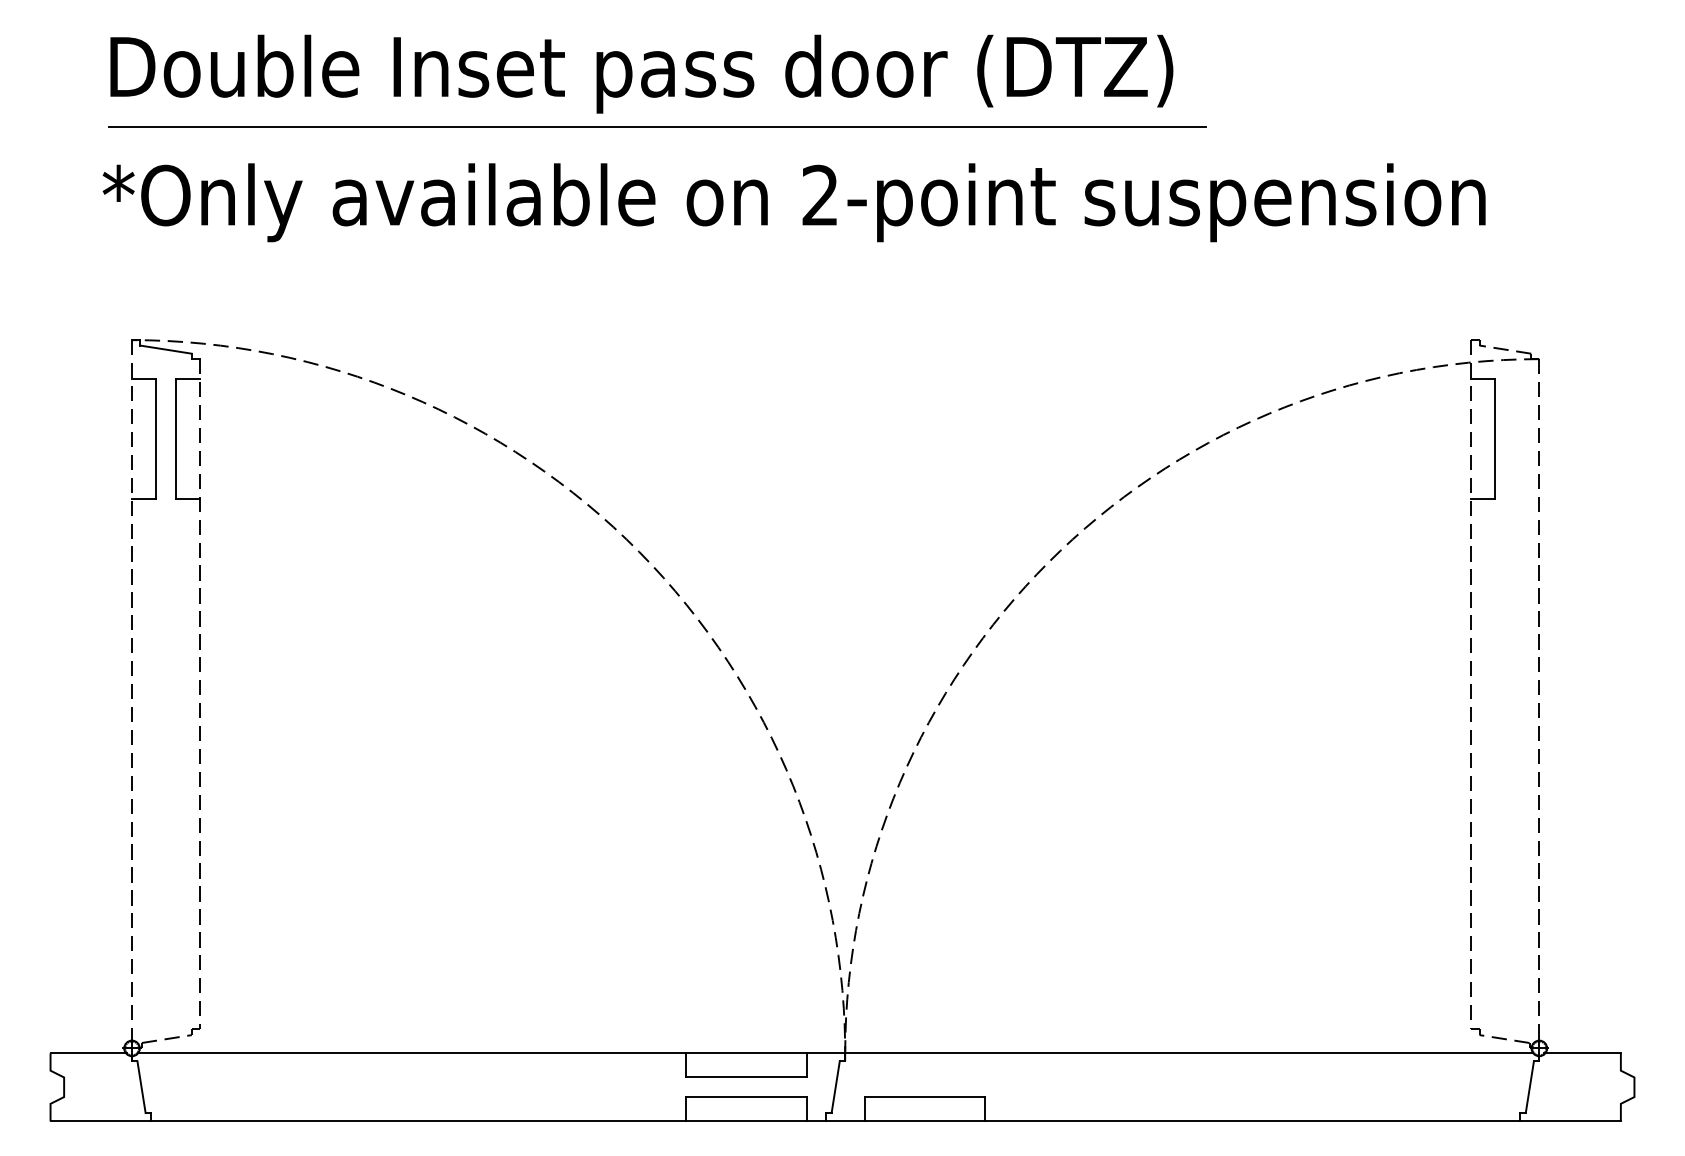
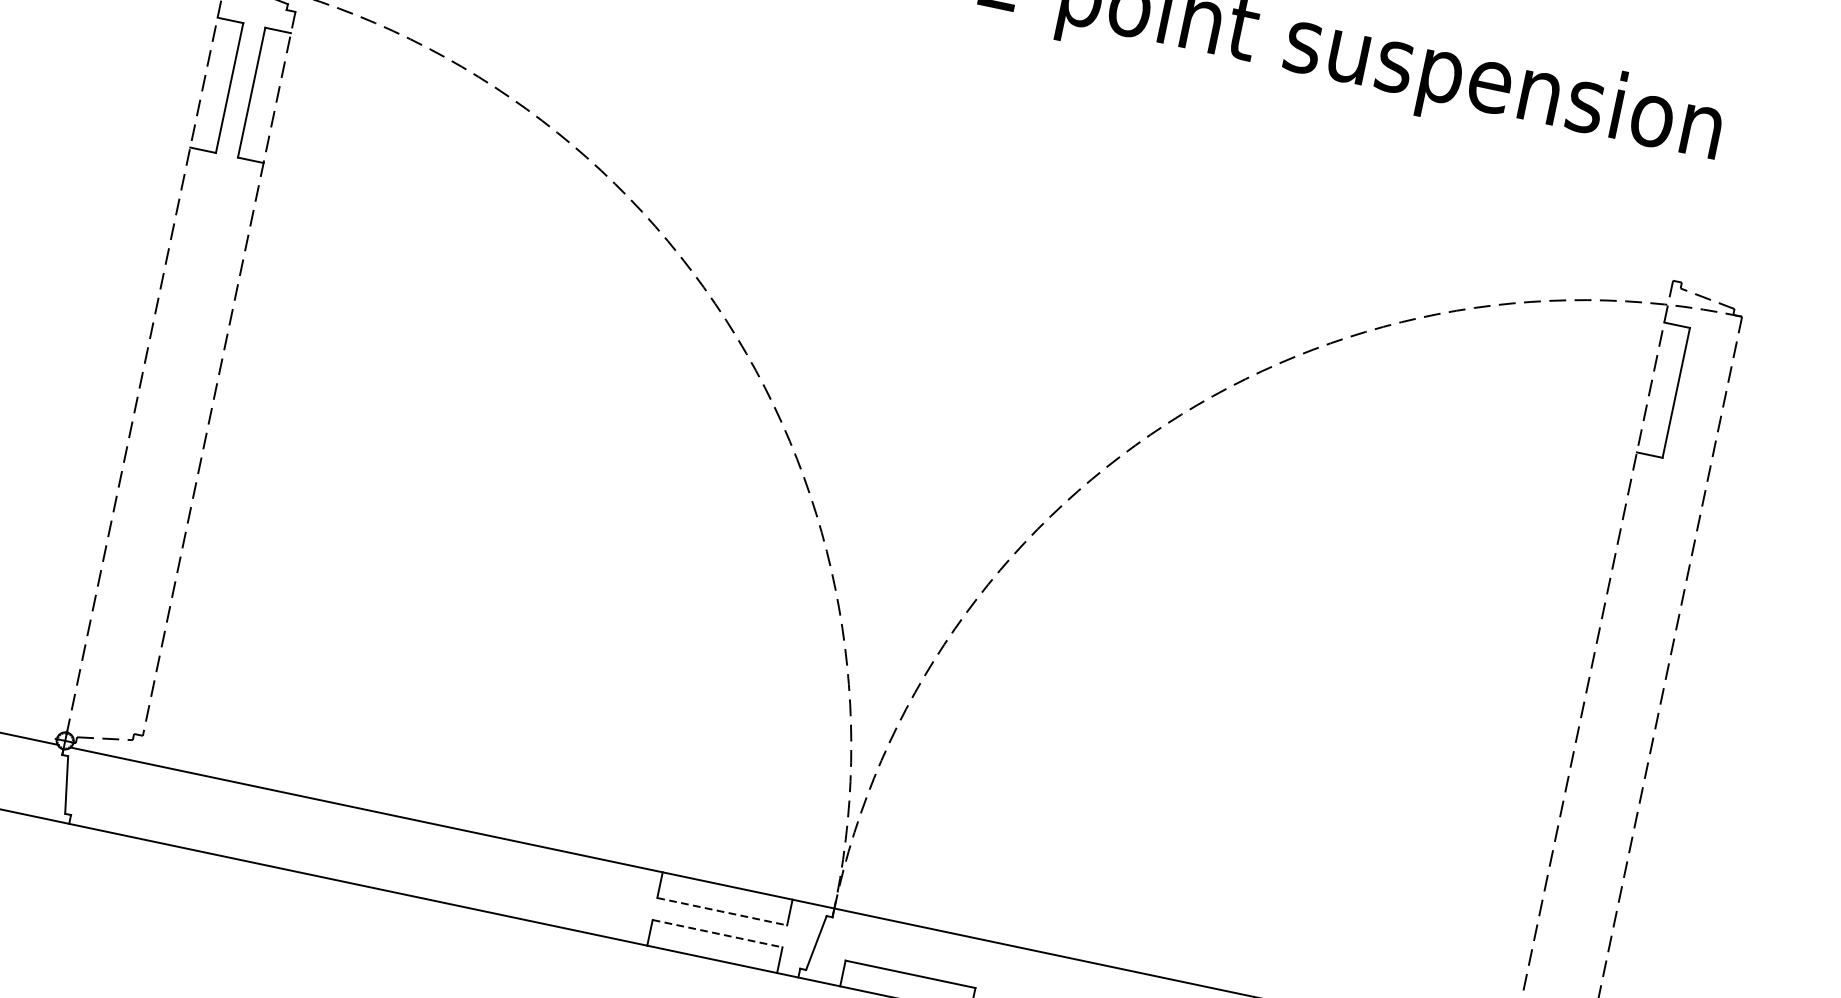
line: (746, 1077) -> (722, 912), solid -> dashed
line: (746, 1097) -> (717, 933), solid -> dashed

